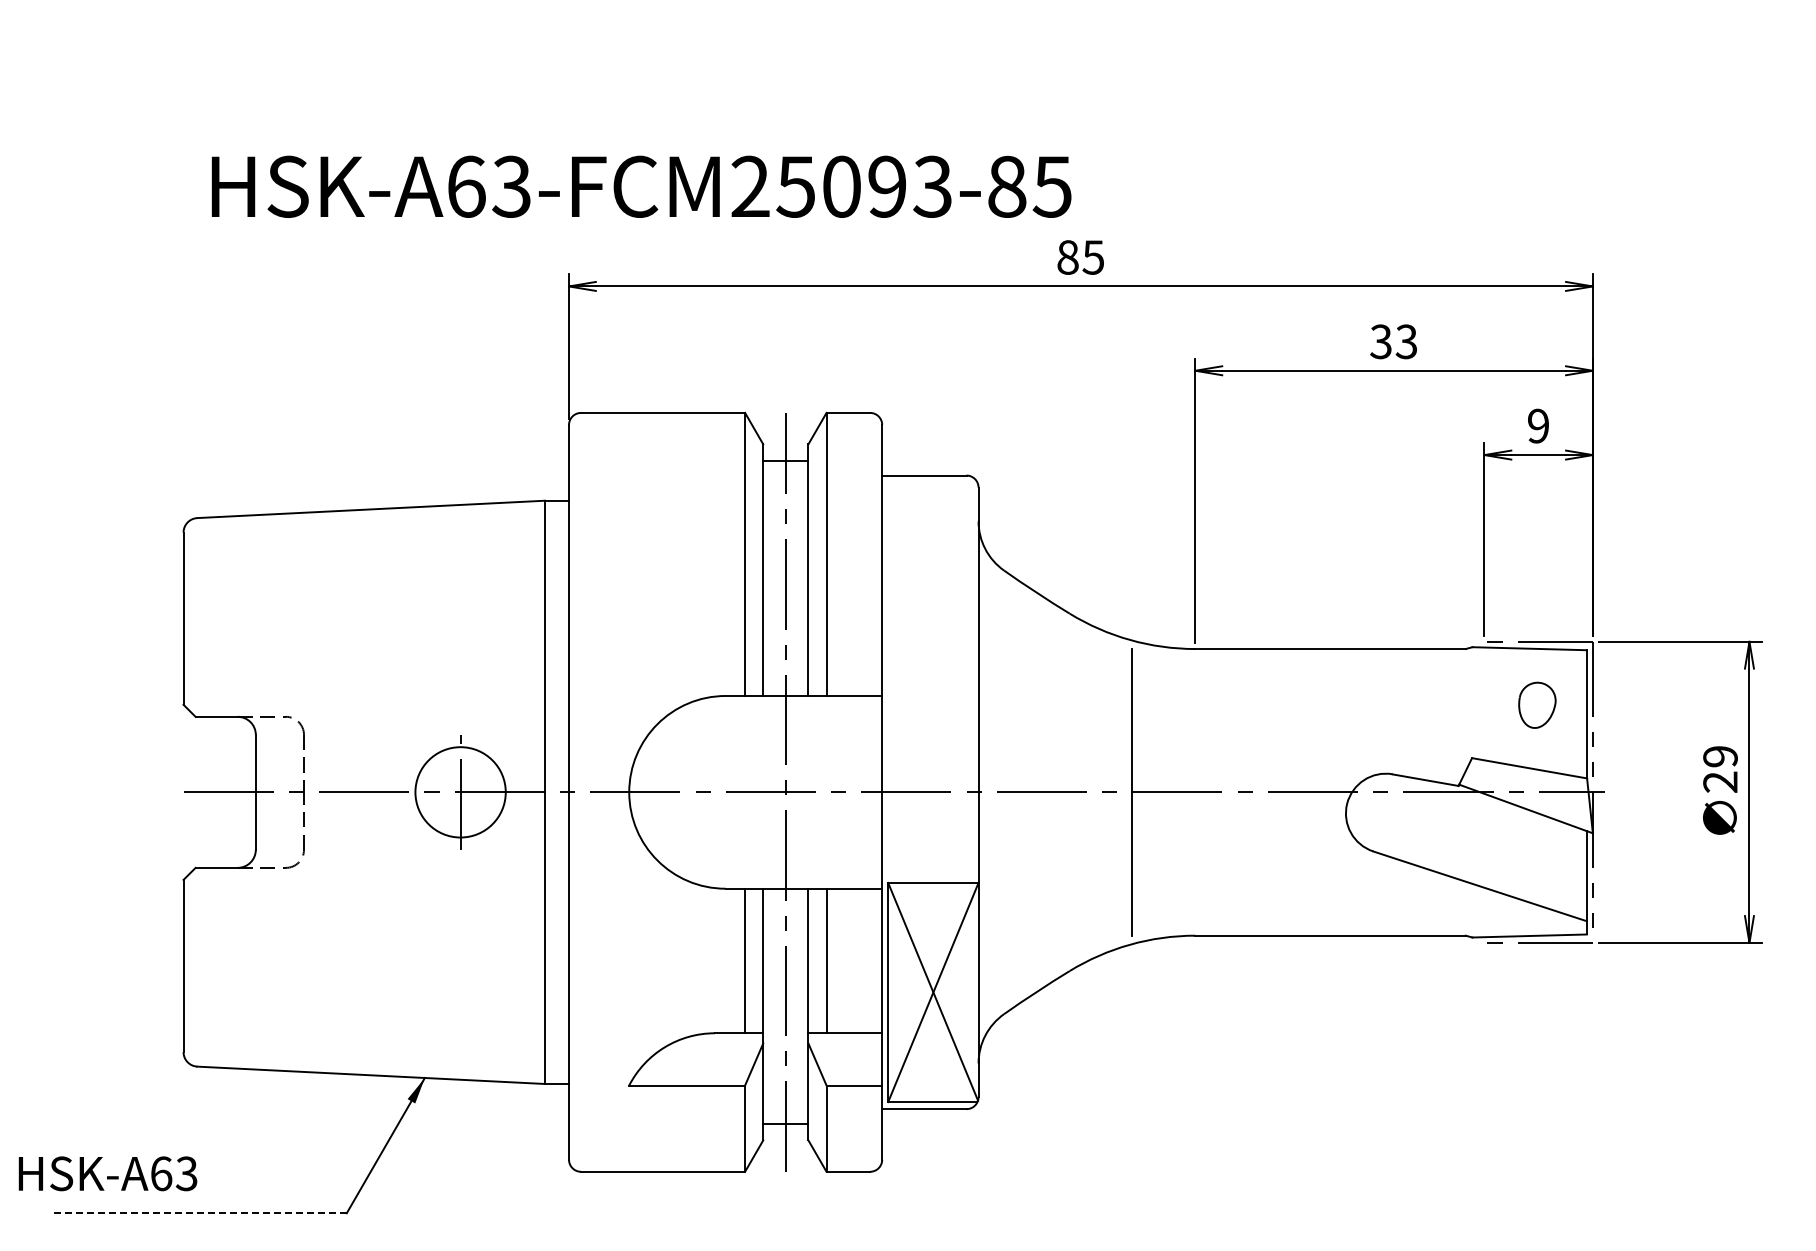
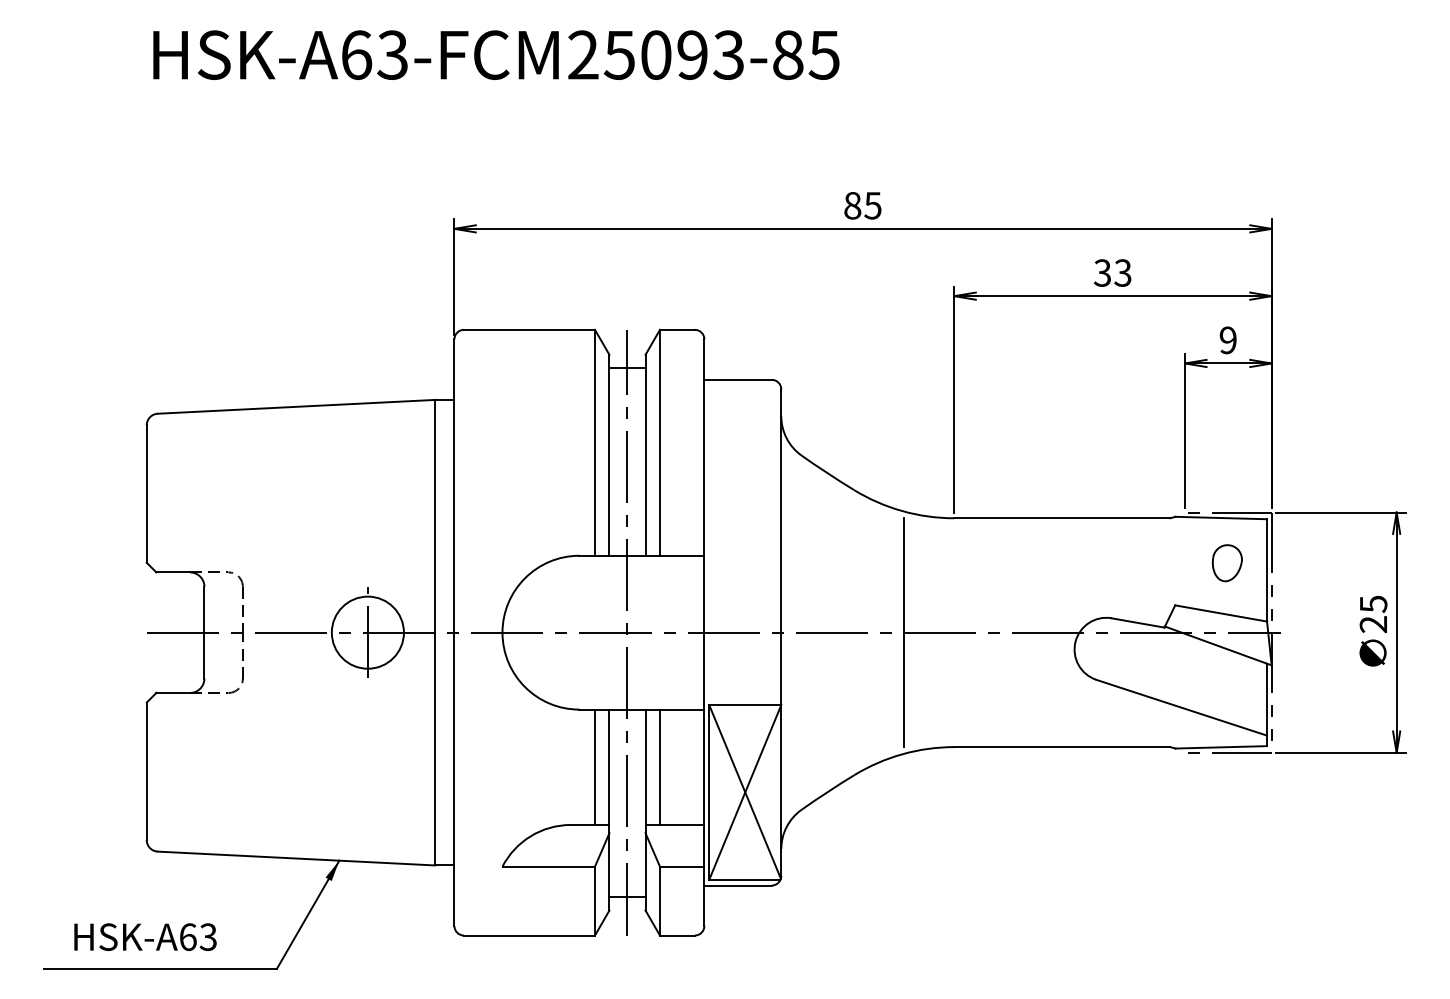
text: (641, 186) -> (496, 54), moved
text: (1720, 756) -> (1373, 604), 29 -> 25
text: (107, 1173) -> (145, 936), moved
line: (200, 1213) -> (160, 968), dashed -> solid

